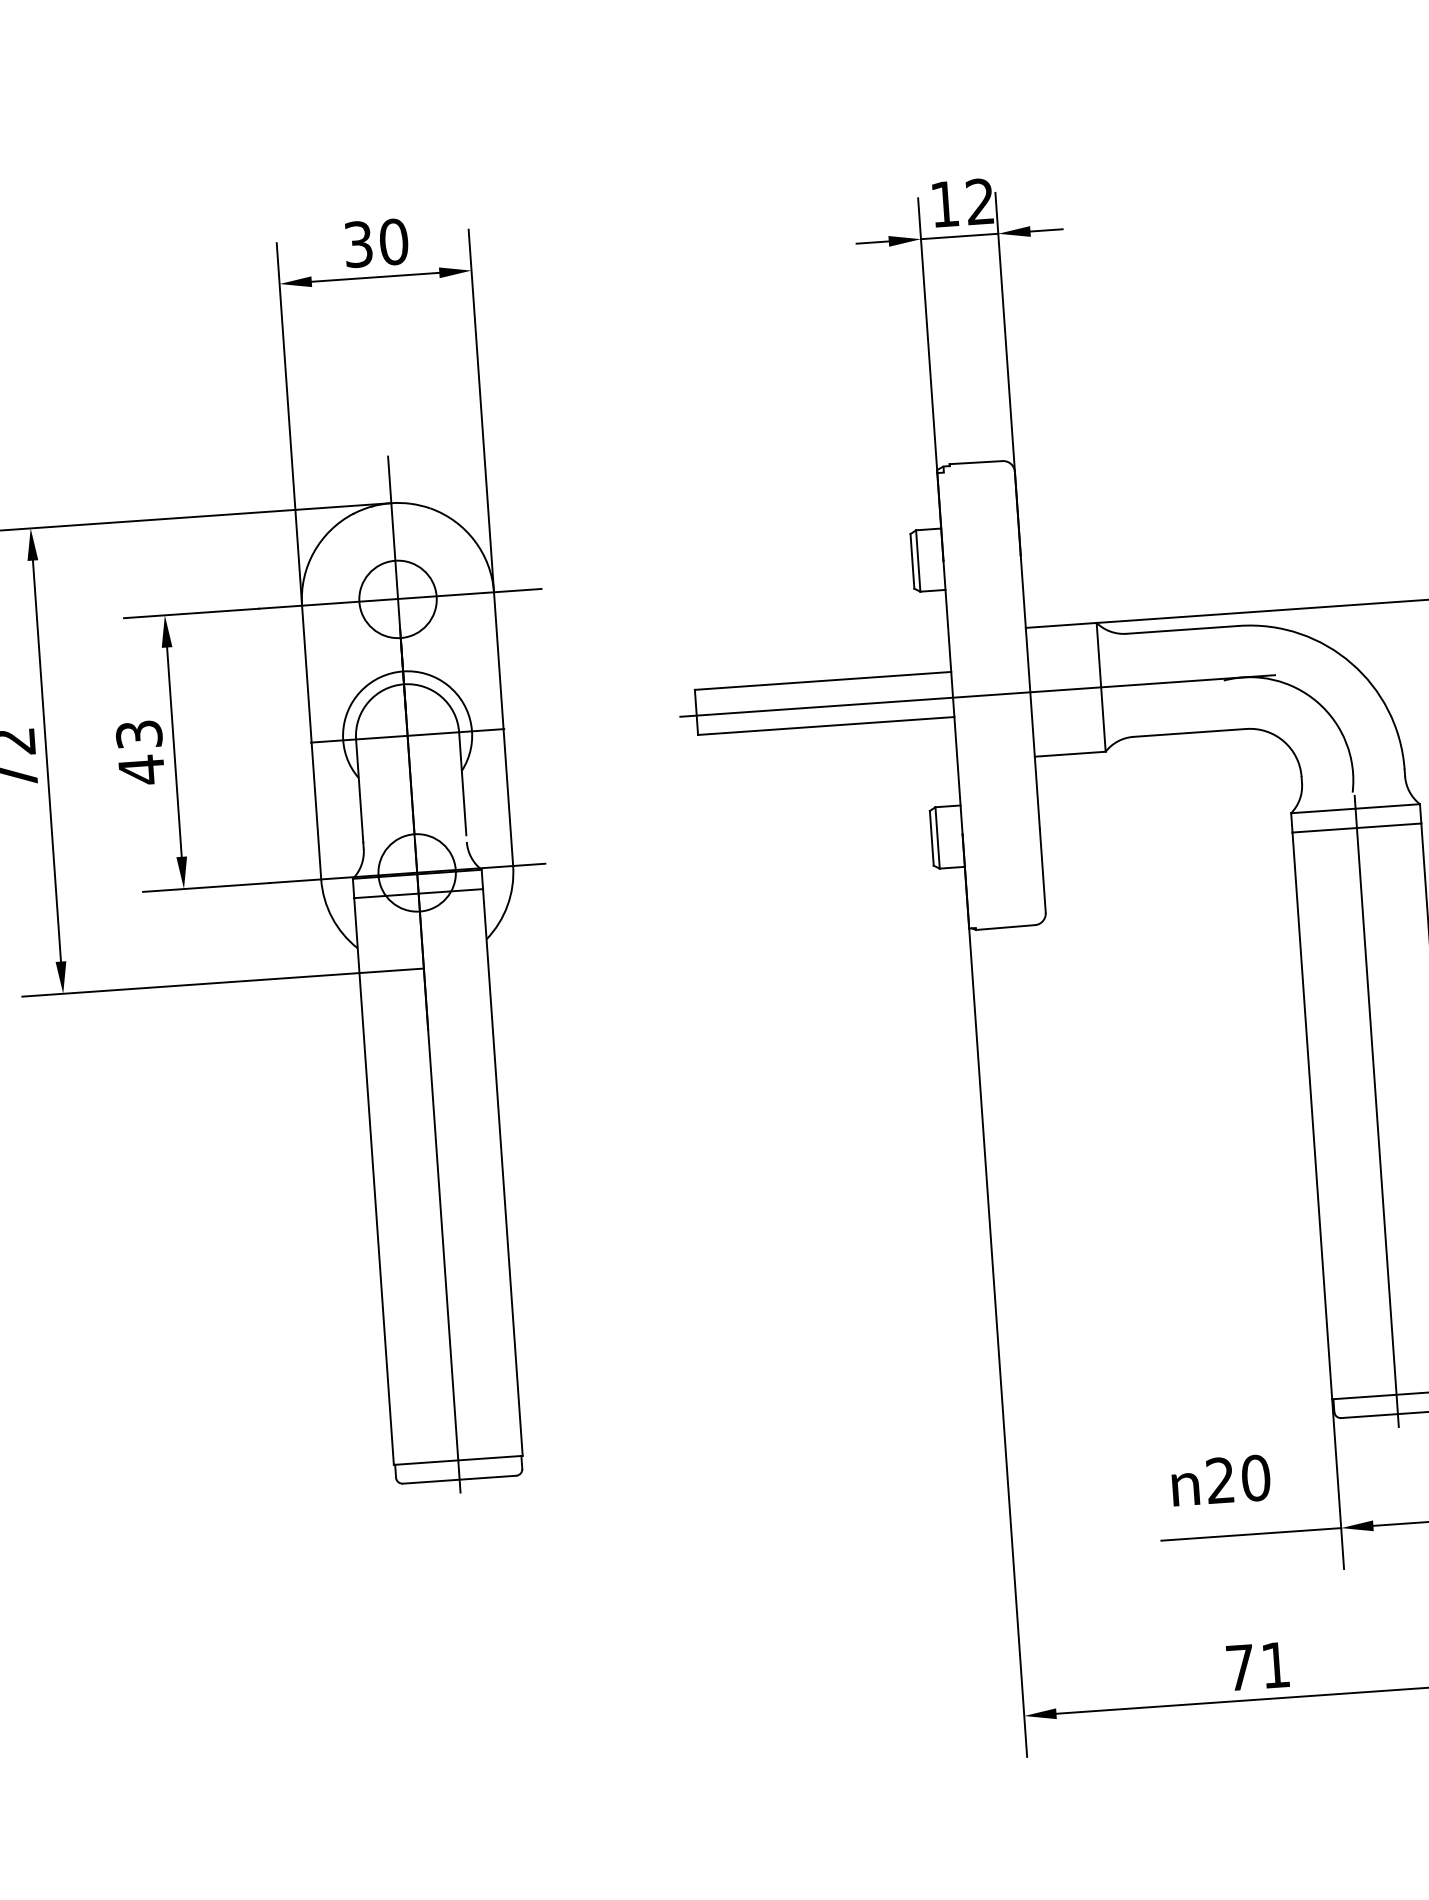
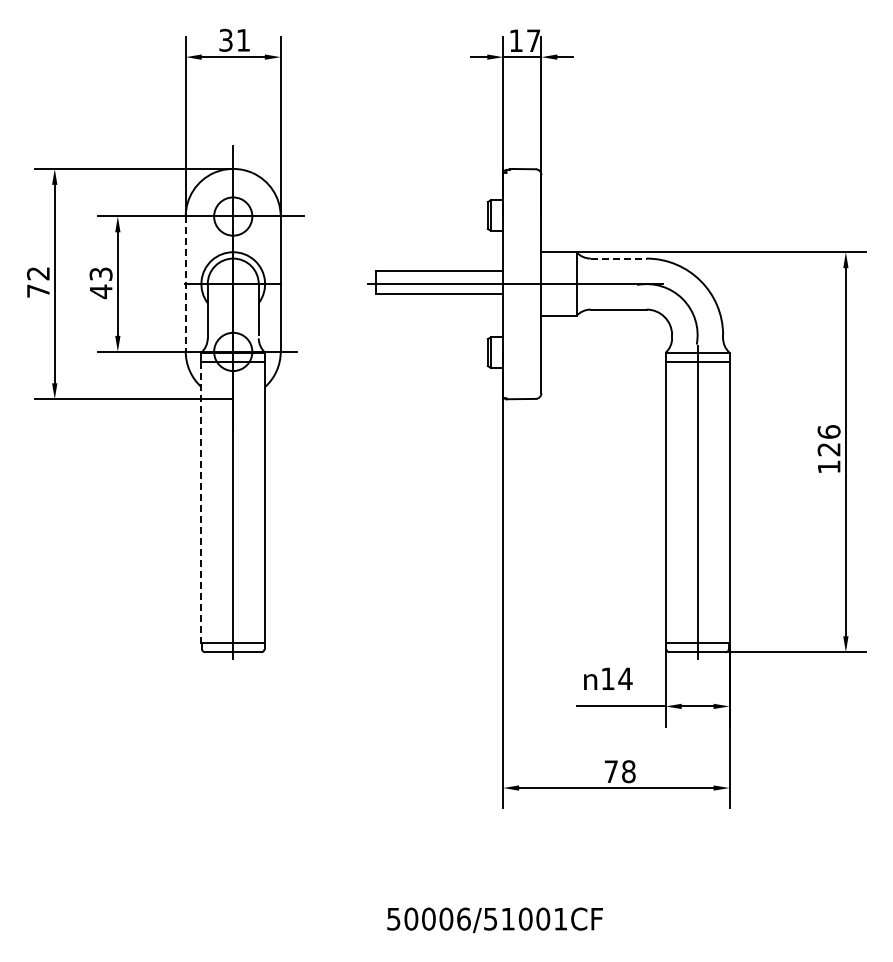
text: (979, 201) -> (533, 40), 12 -> 17
text: (393, 240) -> (243, 39), 30 -> 31
line: (1182, 629) -> (618, 258), solid -> dashed
line: (311, 743) -> (185, 284), solid -> dashed
line: (374, 1181) -> (201, 502), solid -> dashed
text: (1237, 1478) -> (616, 678), 20 -> 14
text: (1275, 1664) -> (628, 771), 71 -> 78

